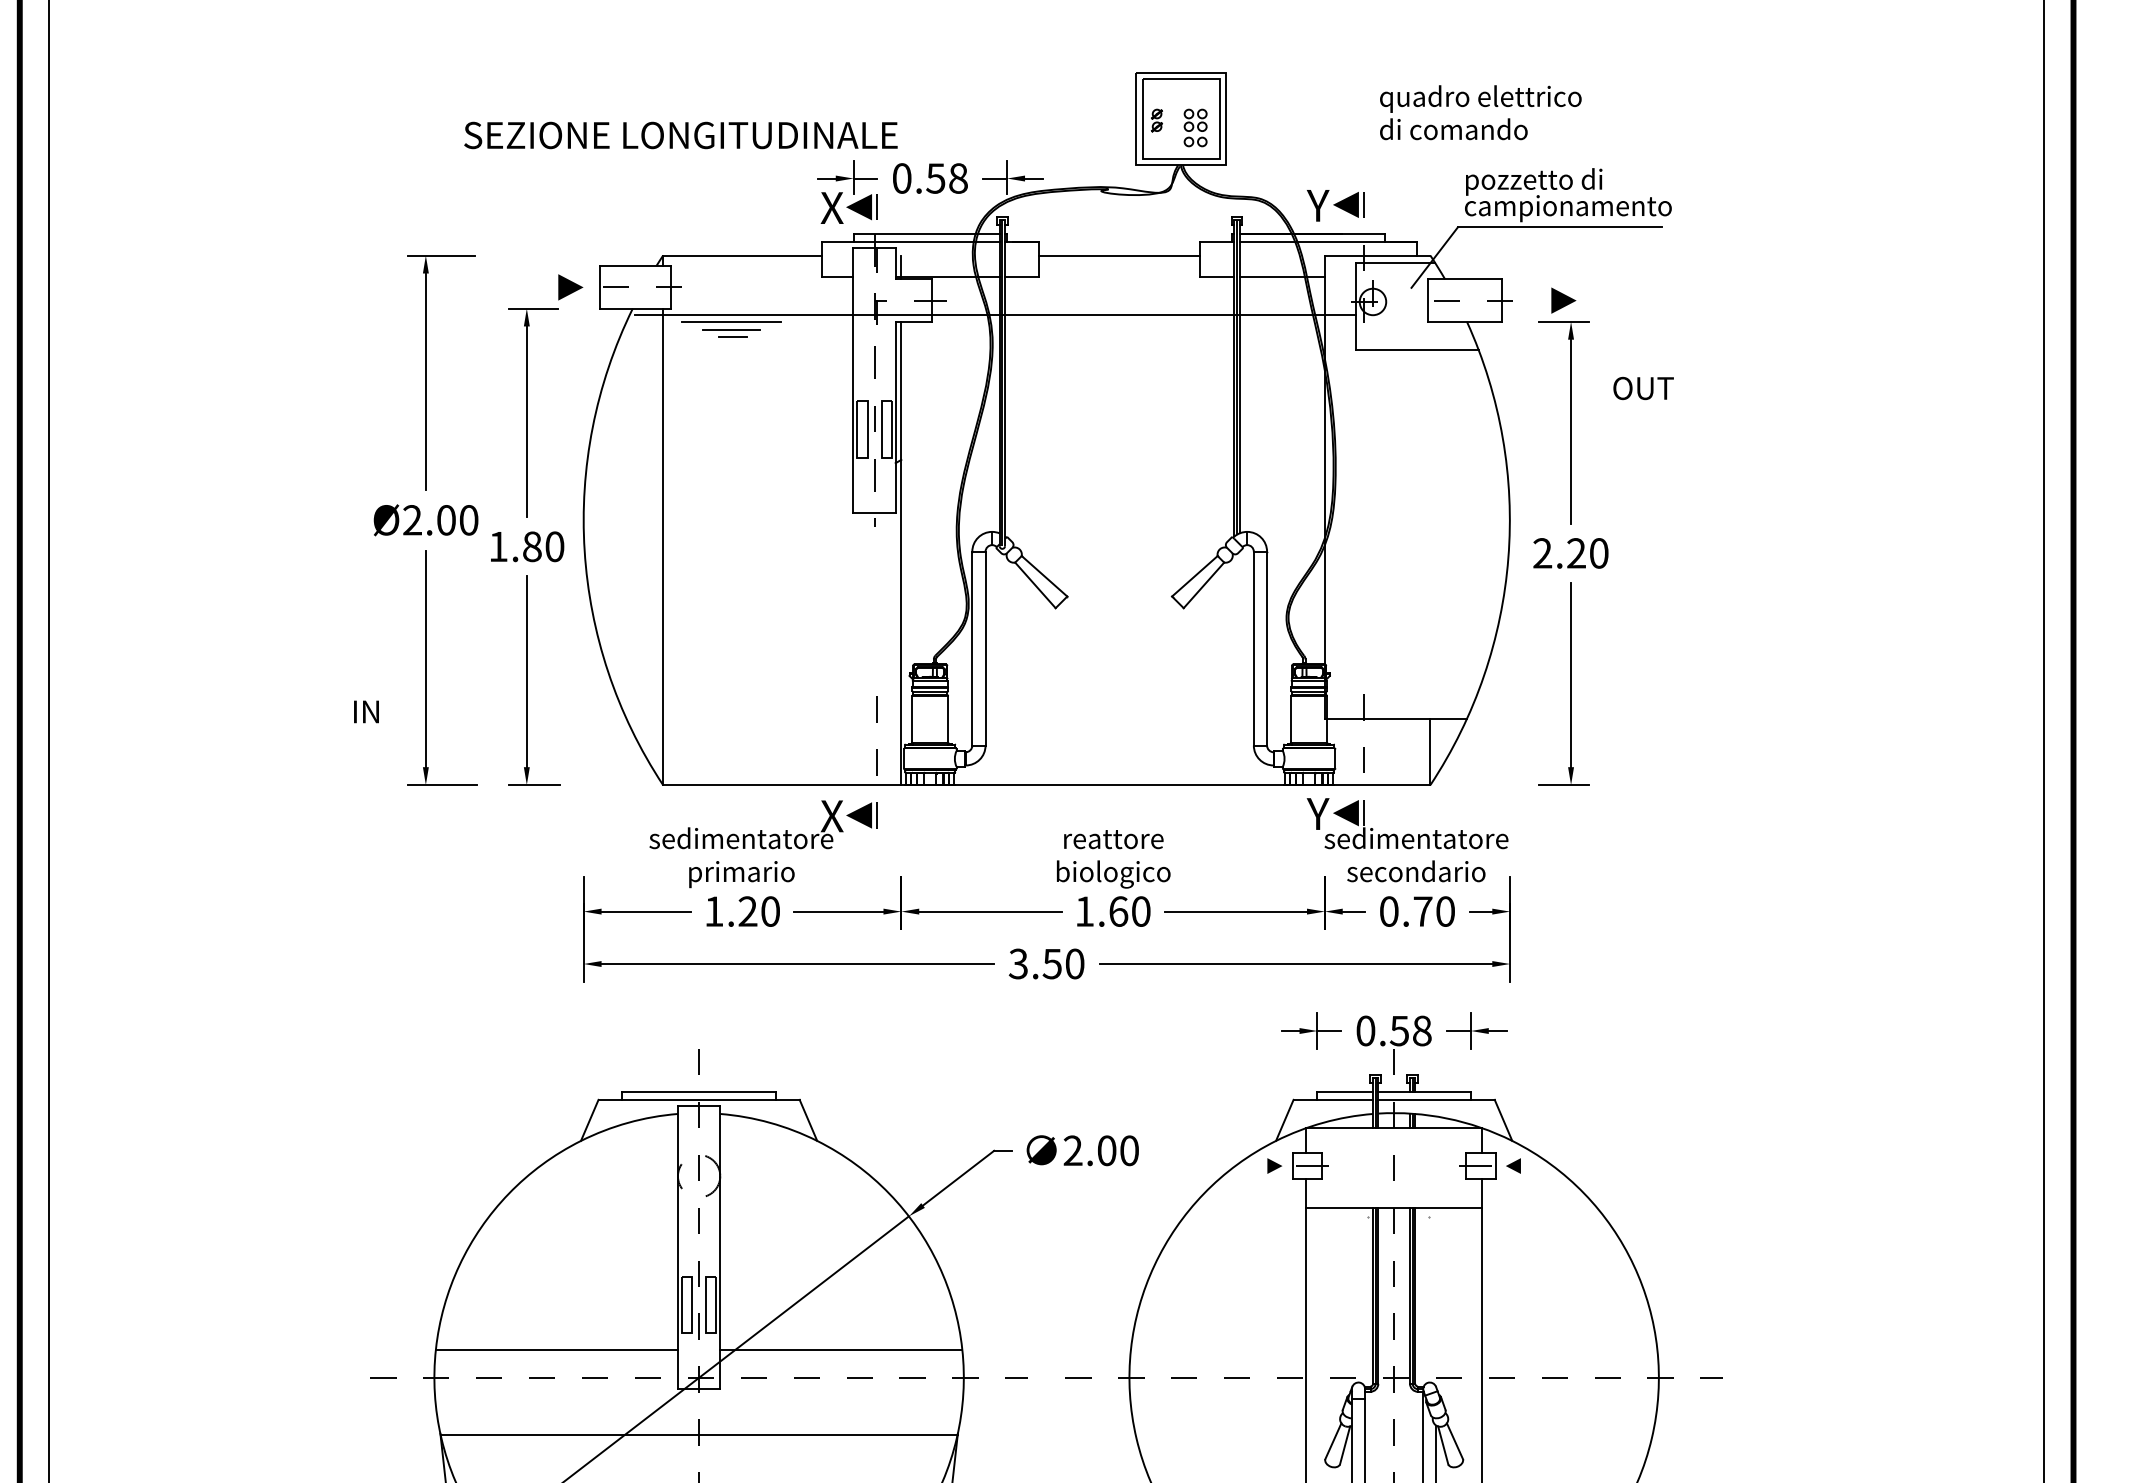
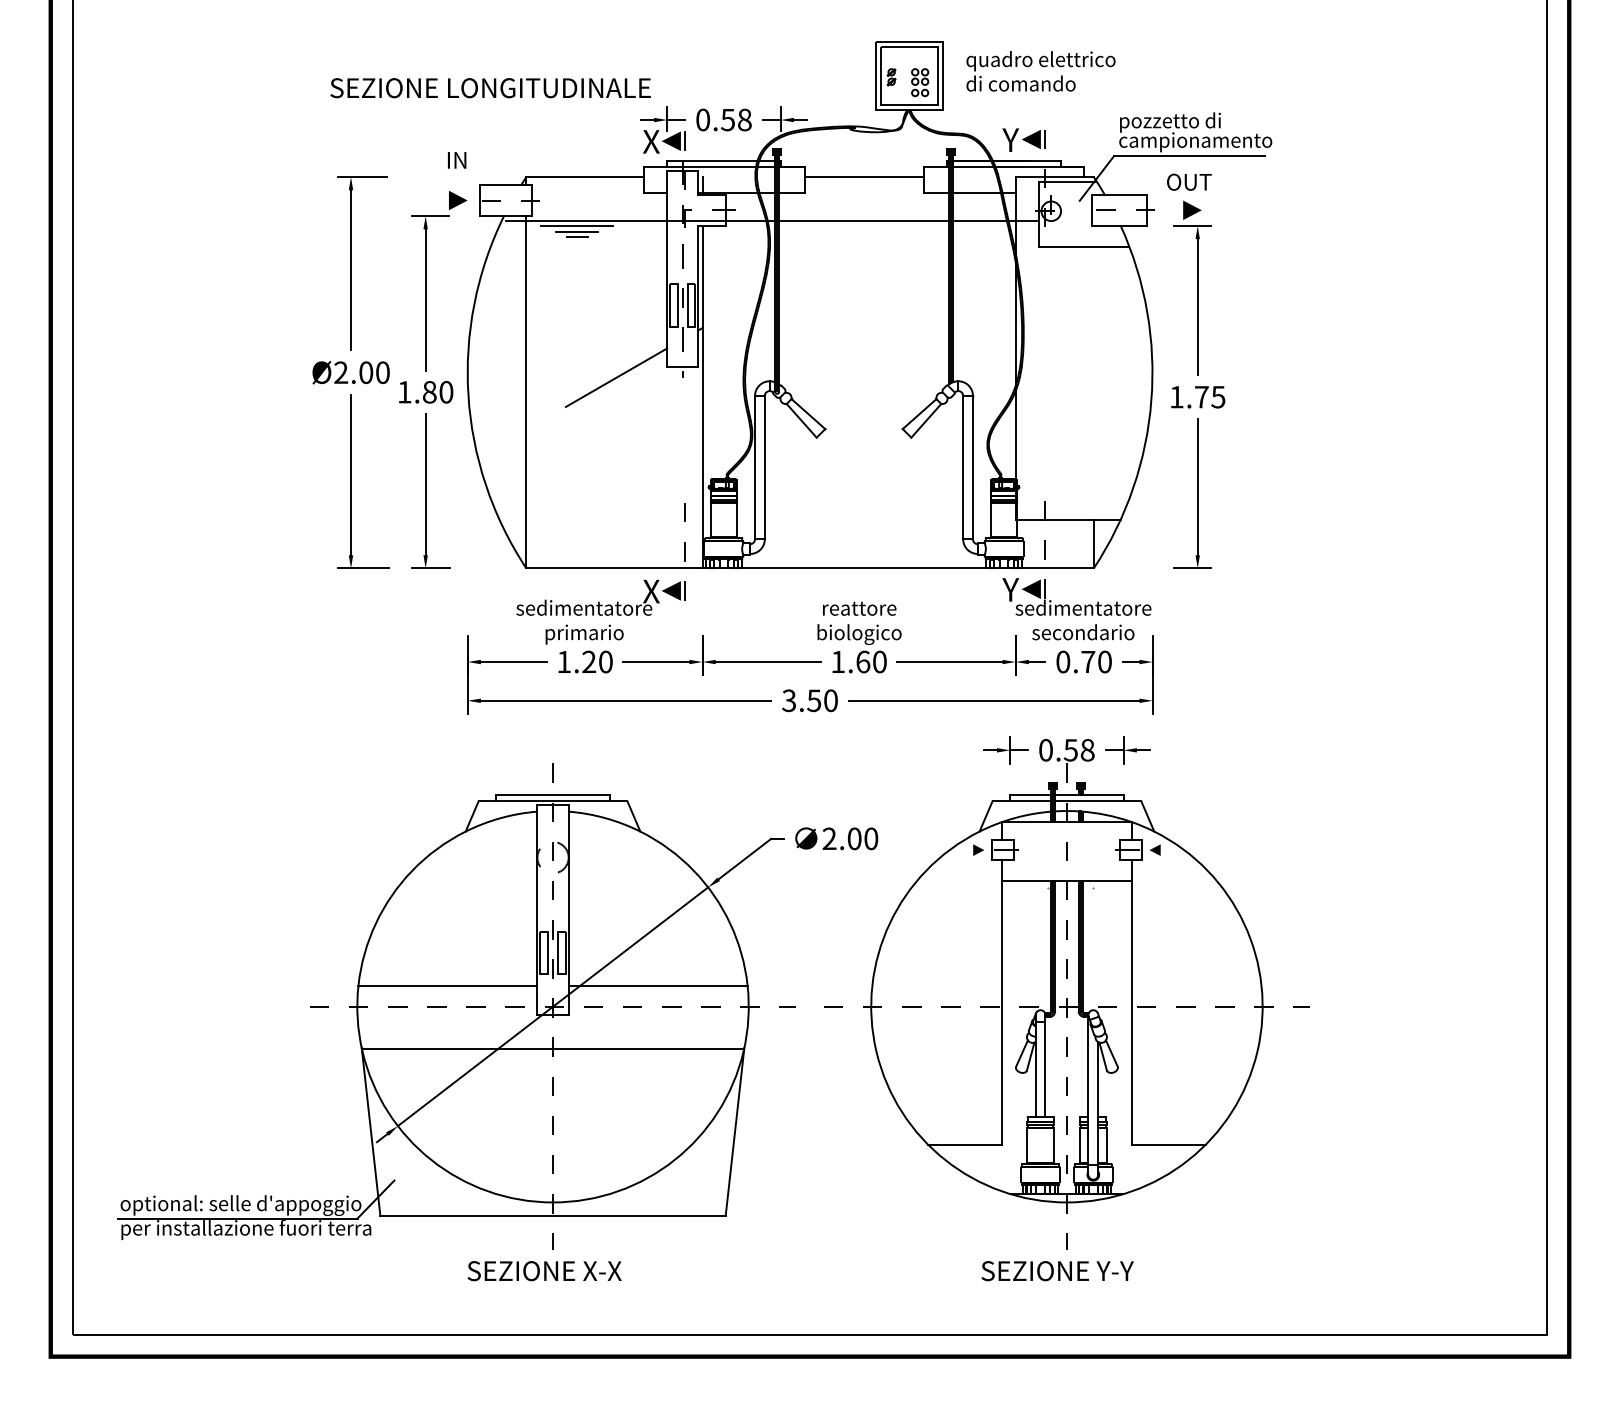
text: (1480, 112) -> (1040, 71), moved
text: (680, 135) -> (490, 88), moved
text: (1643, 387) -> (1189, 181), moved
line: (784, 526) -> (616, 377), added
text: (1570, 552) -> (1197, 396), 2.20 -> 1.75
text: (367, 712) -> (457, 160), moved

